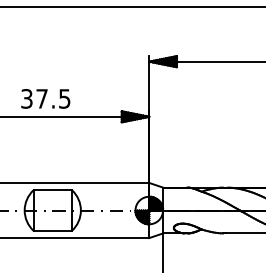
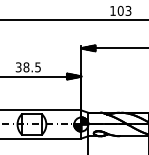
text: (42, 99) -> (26, 67), 37.5 -> 38.5

